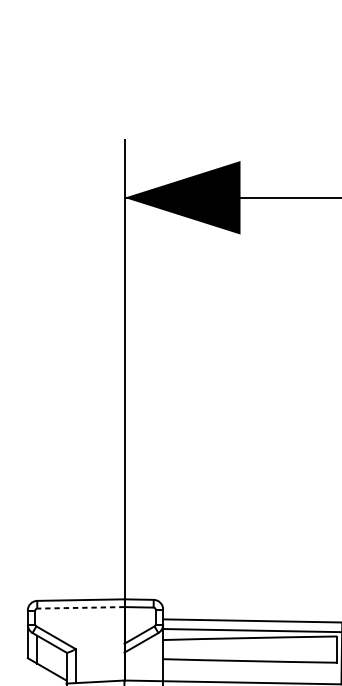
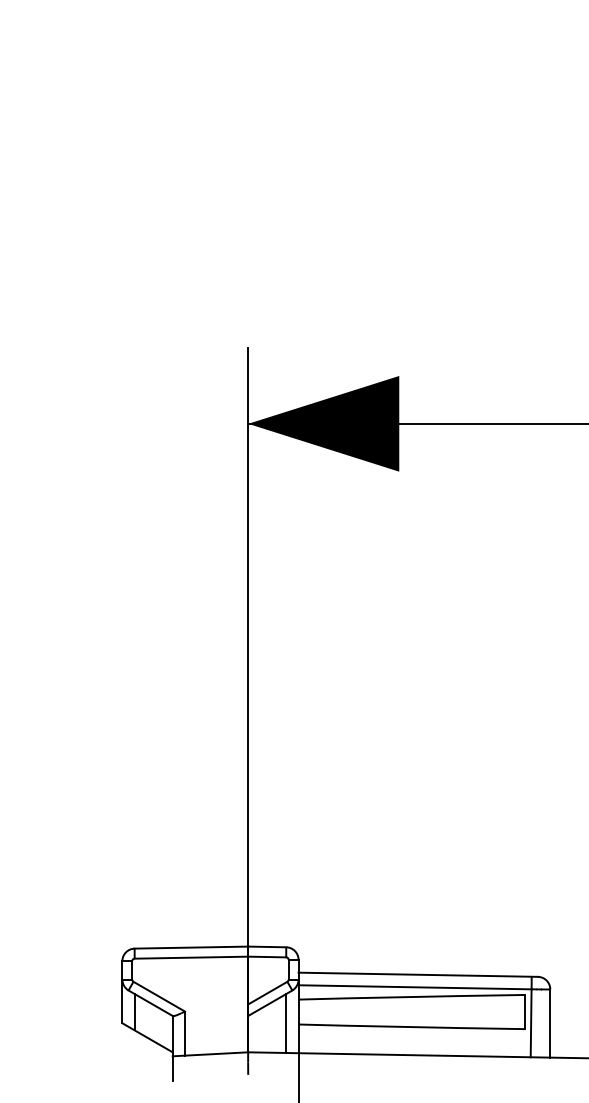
line: (80, 607) -> (191, 957), dashed -> solid
line: (153, 658) -> (286, 1023), added

